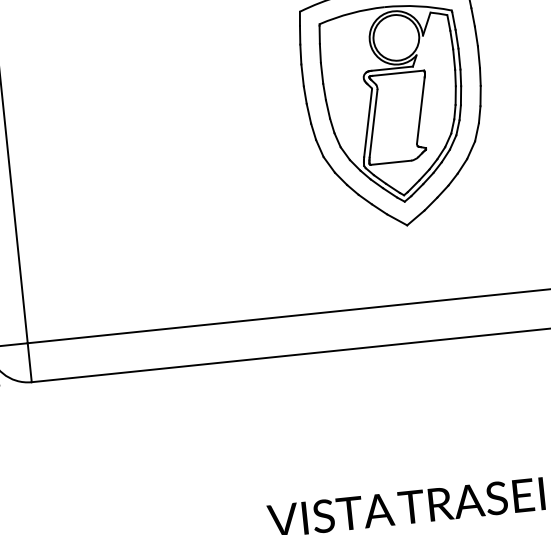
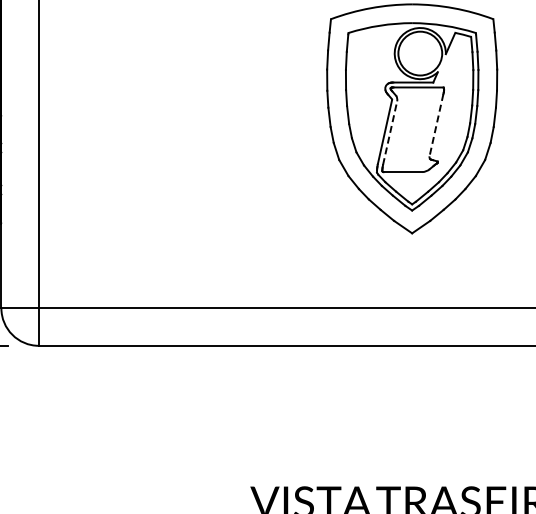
line: (420, 110) -> (436, 125), solid -> dashed
line: (373, 124) -> (390, 133), solid -> dashed

